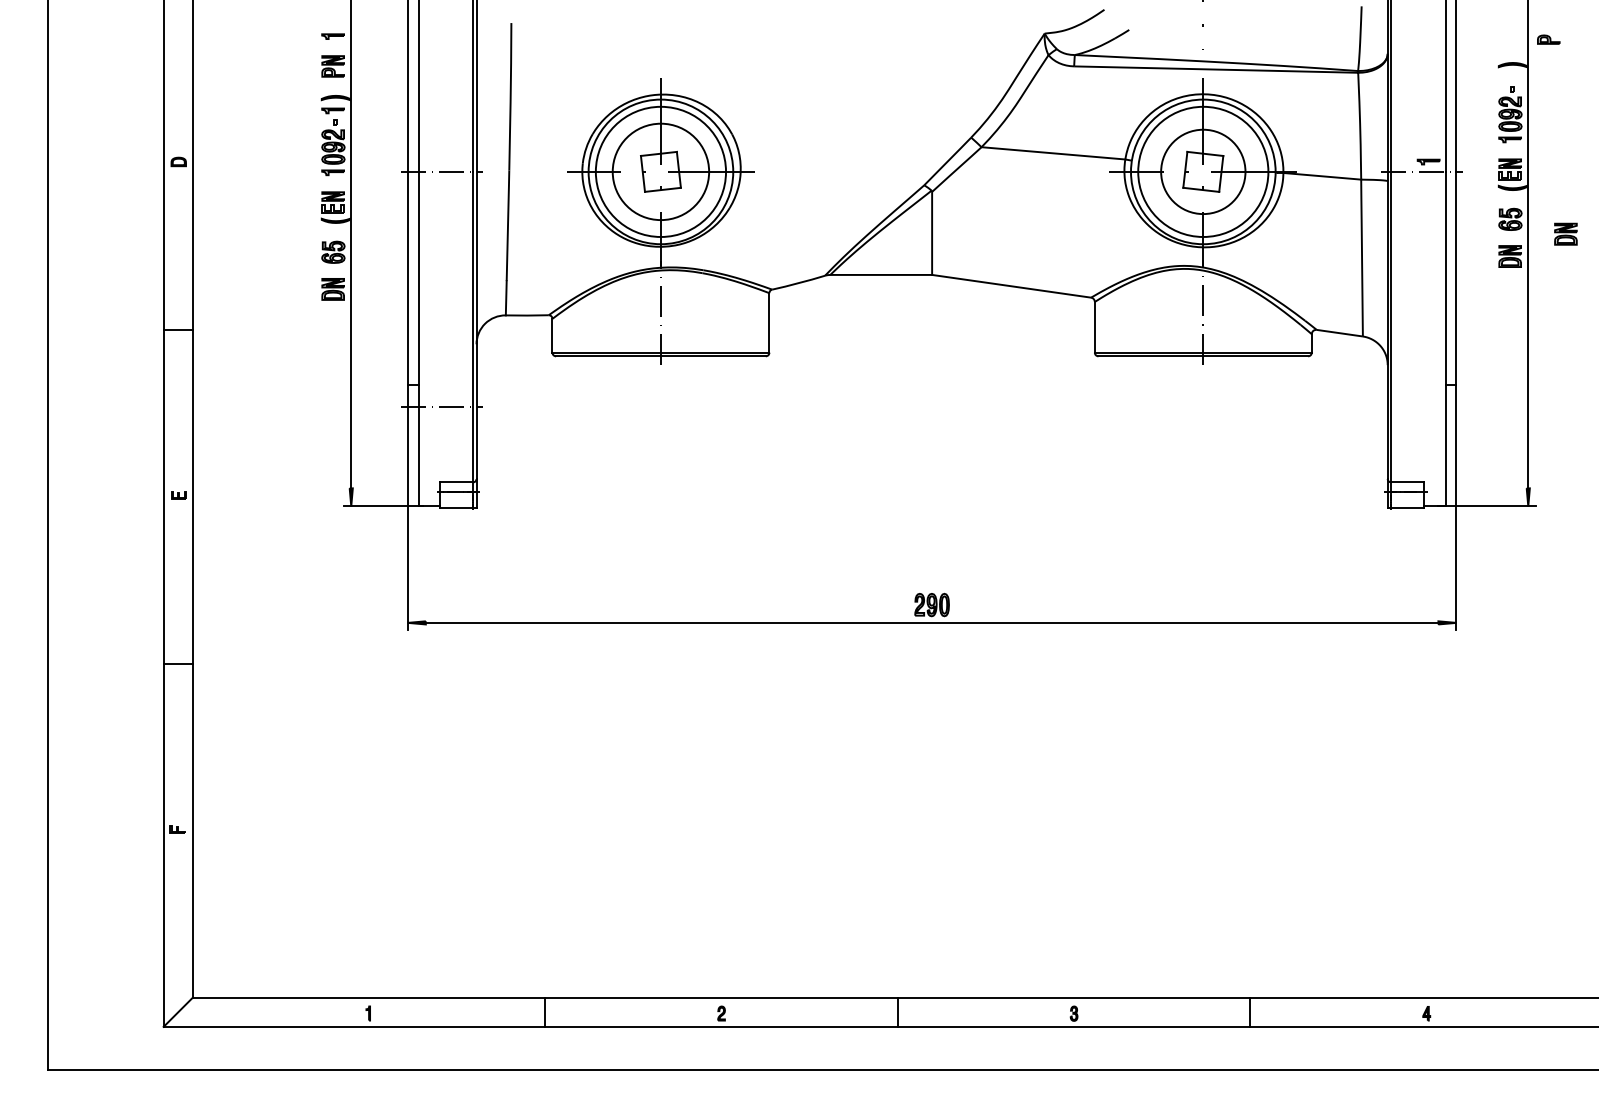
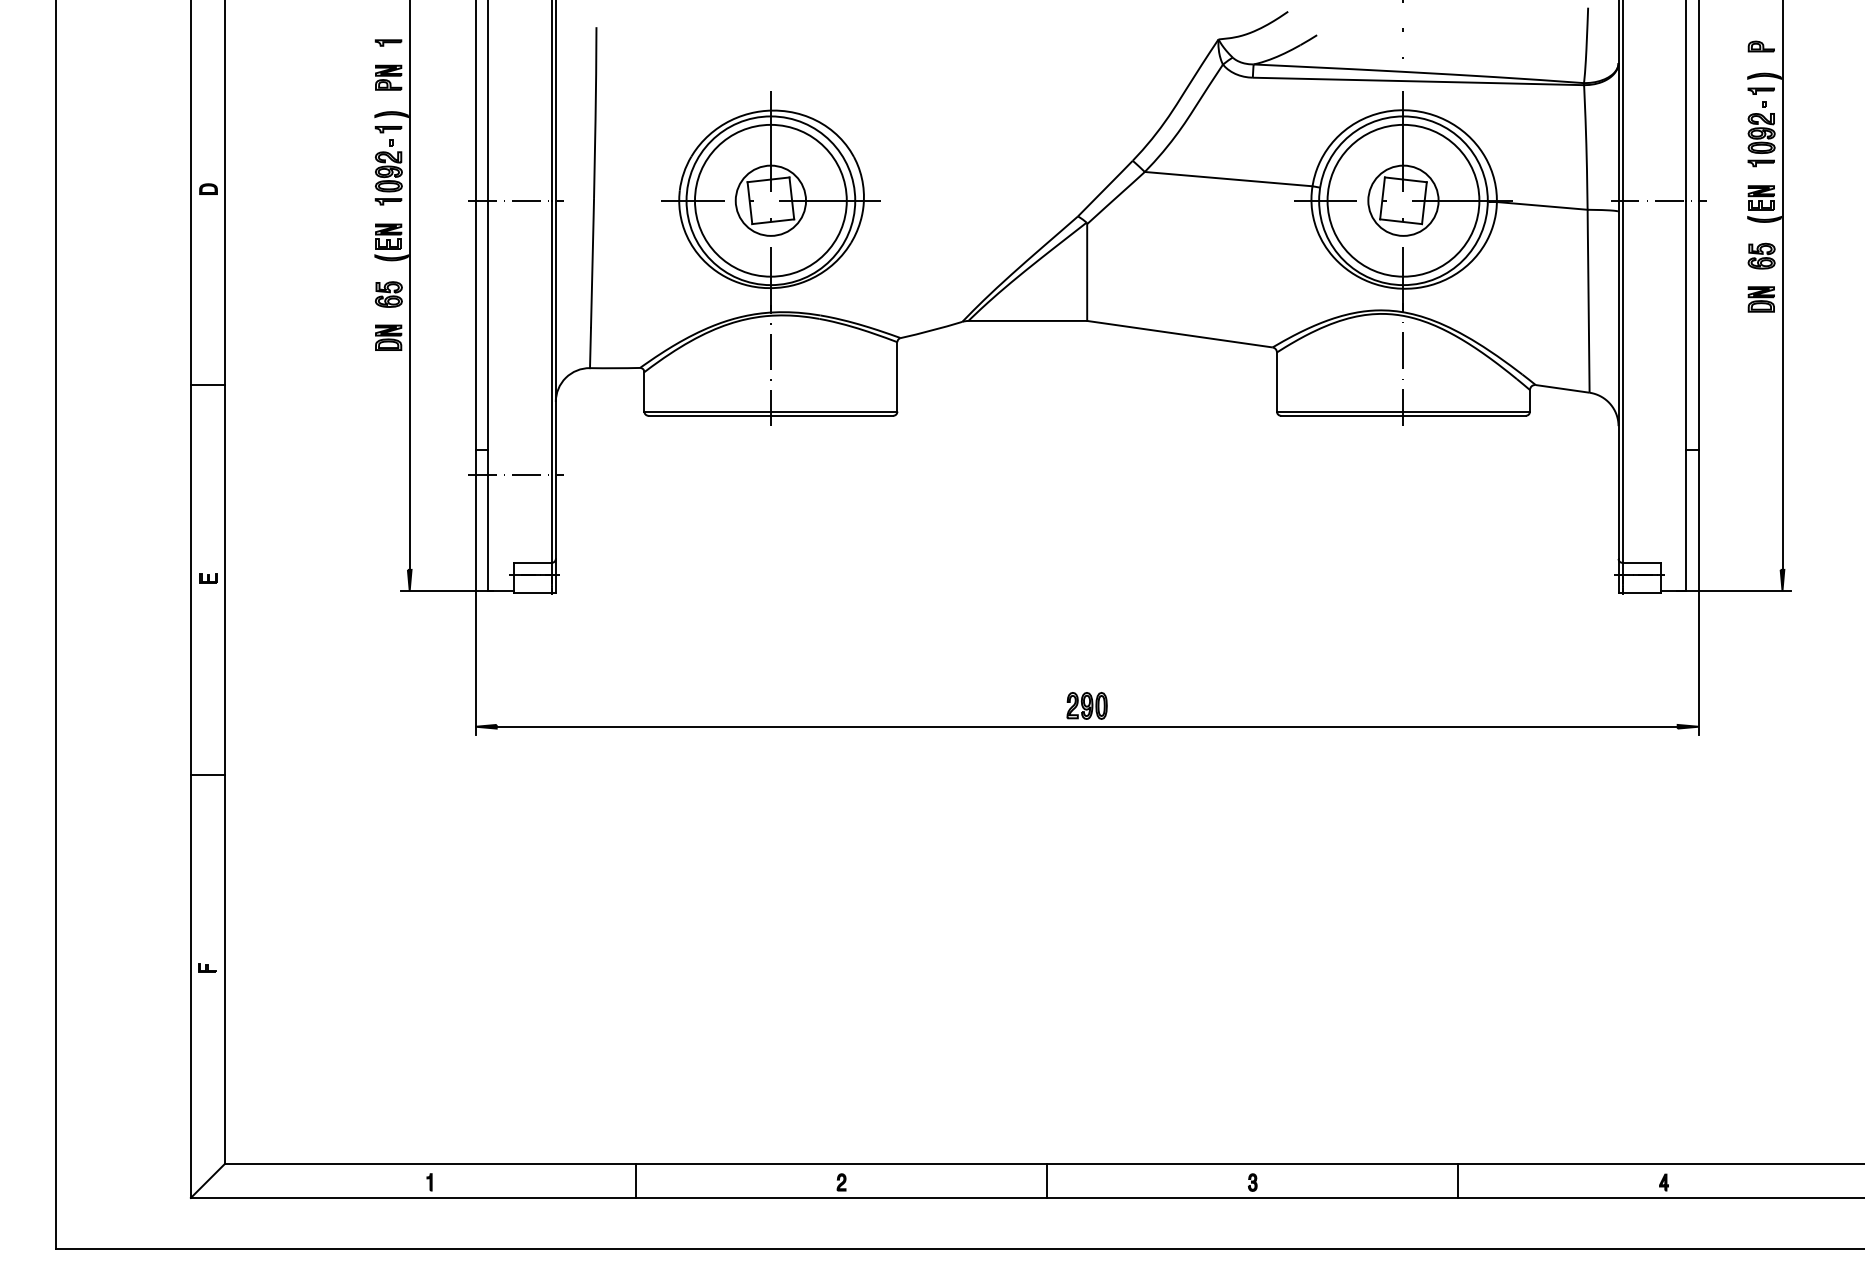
part: (1548, 39) -> (1760, 46), moved
part: (1427, 161) -> (1760, 90), moved
circle: (660, 171) -> (770, 200), size x0.62
circle: (1203, 171) -> (1403, 200), size x0.71
part: (1565, 234) -> (1825, 273), removed

